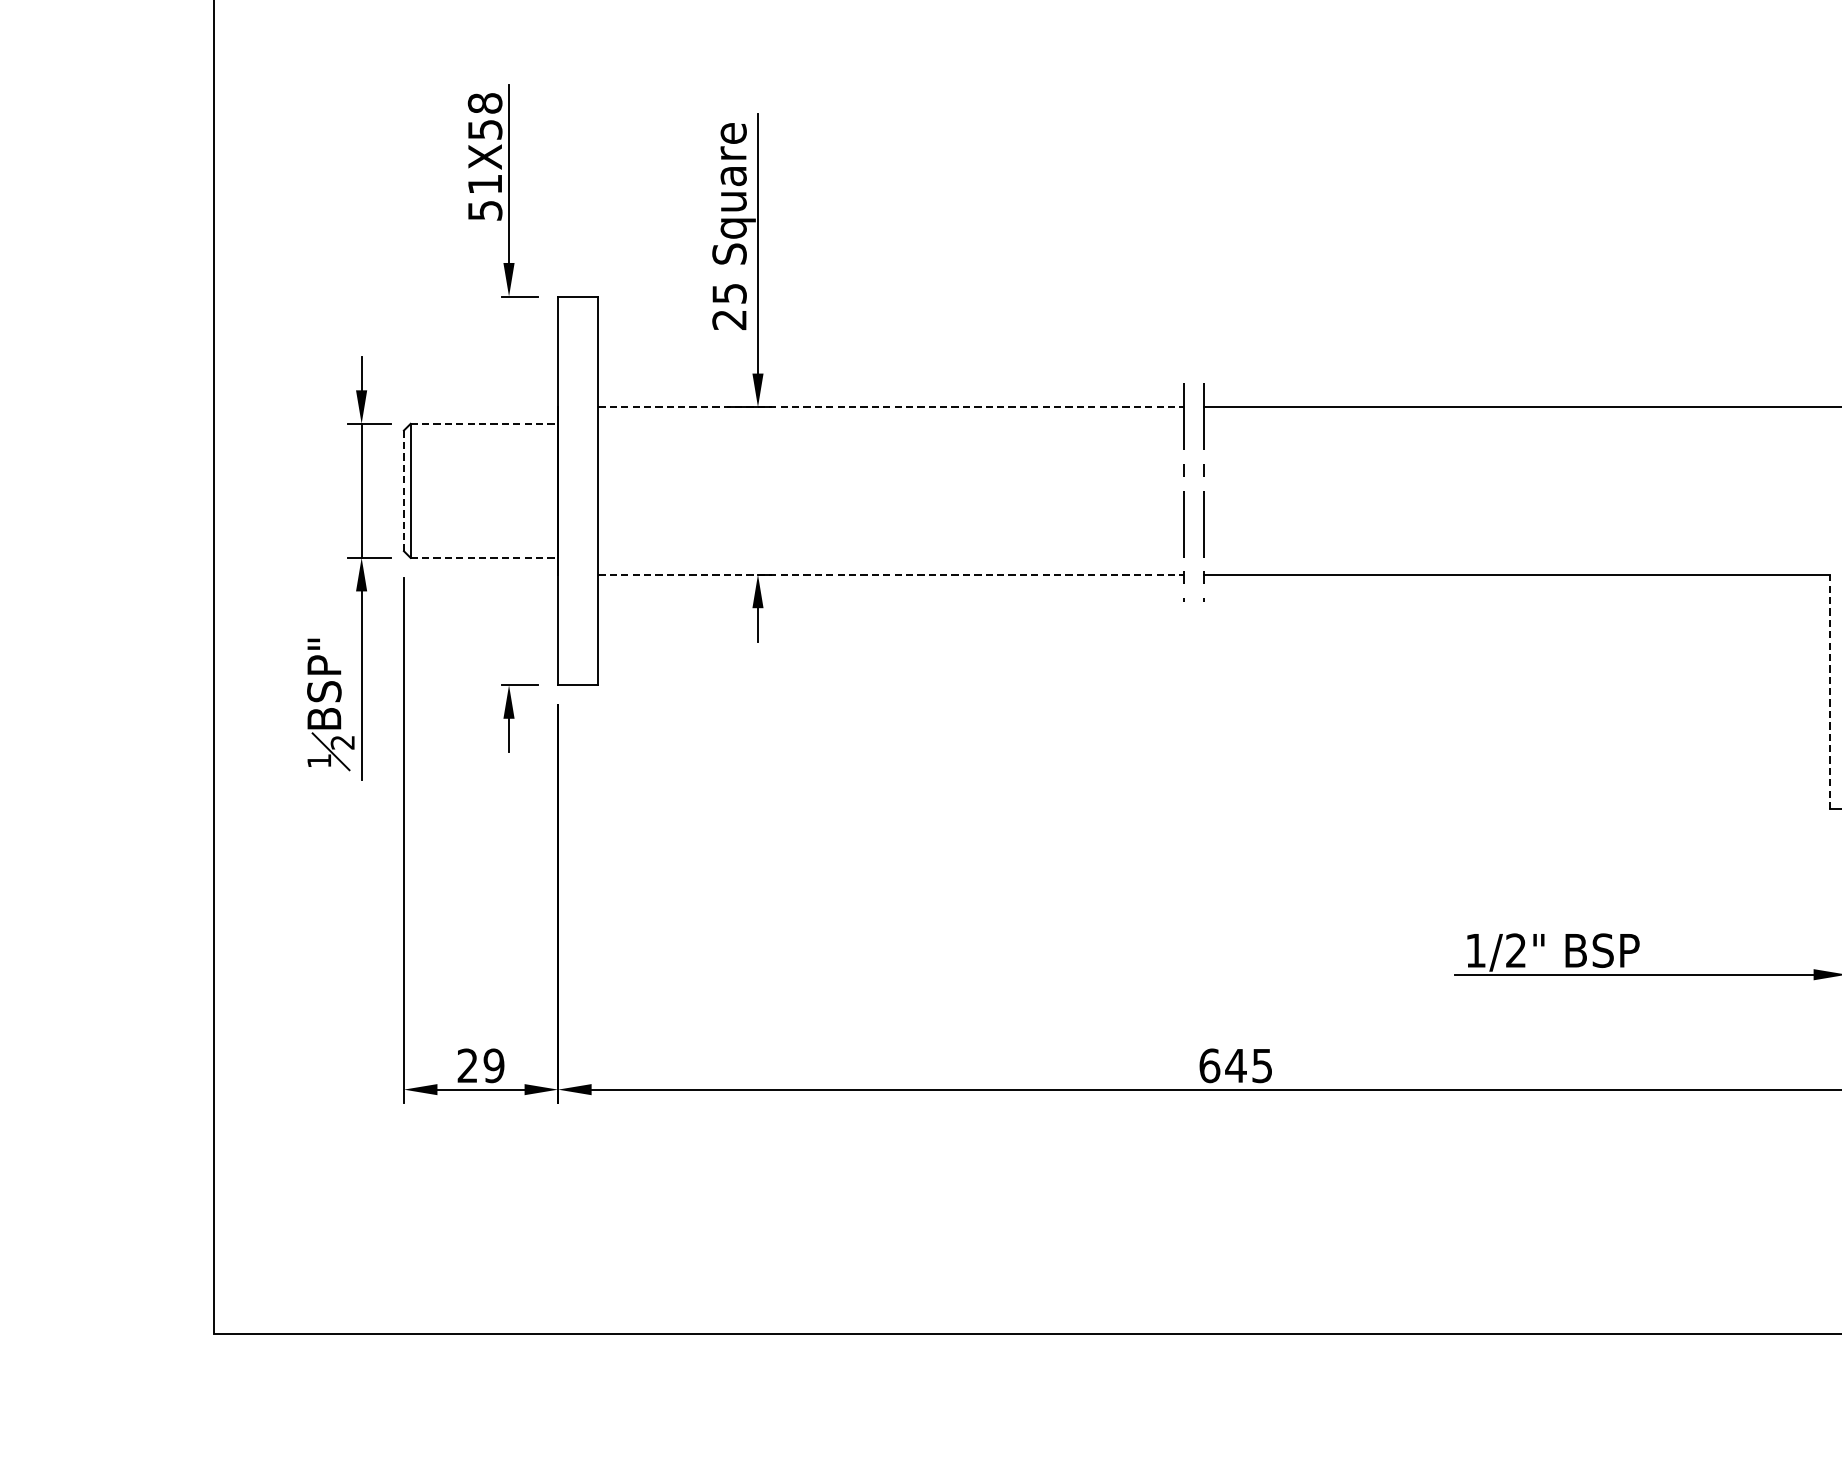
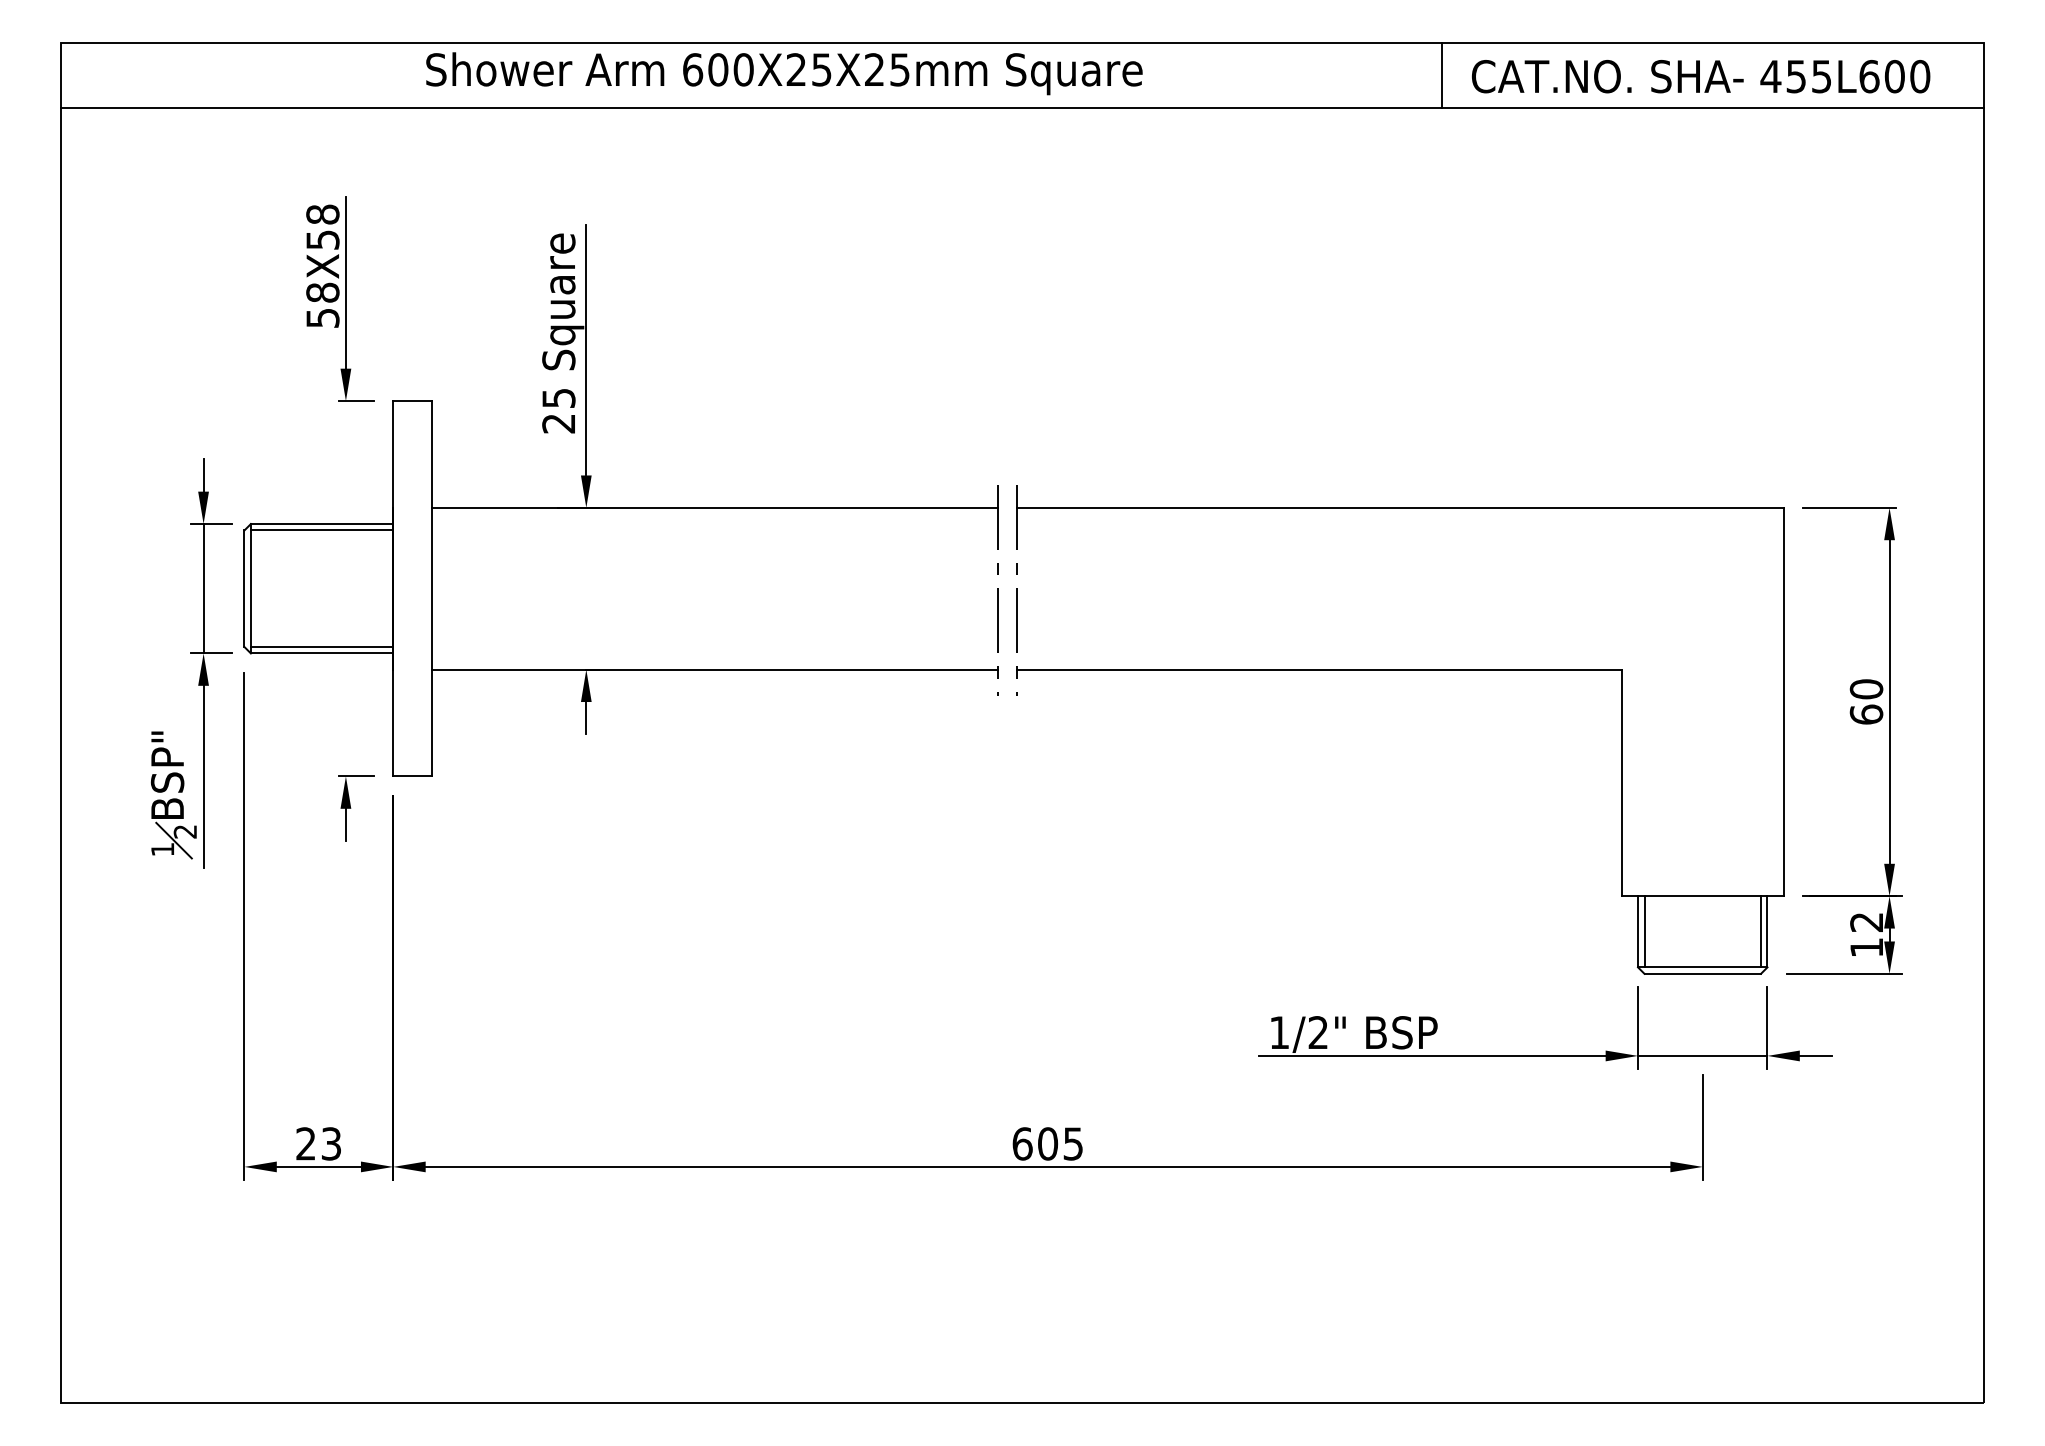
text: (484, 184) -> (322, 292), 51X58 -> 58X58
line: (890, 406) -> (714, 507), dashed -> solid
line: (484, 424) -> (322, 524), dashed -> solid
line: (483, 430) -> (321, 530), added
line: (403, 491) -> (244, 589), dashed -> solid
line: (483, 551) -> (321, 647), added
line: (484, 557) -> (322, 653), dashed -> solid
line: (890, 574) -> (714, 669), dashed -> solid
line: (1830, 691) -> (1621, 782), dashed -> solid
text: (494, 1065) -> (331, 1143), 29 -> 23
text: (1235, 1065) -> (1047, 1143), 645 -> 605

